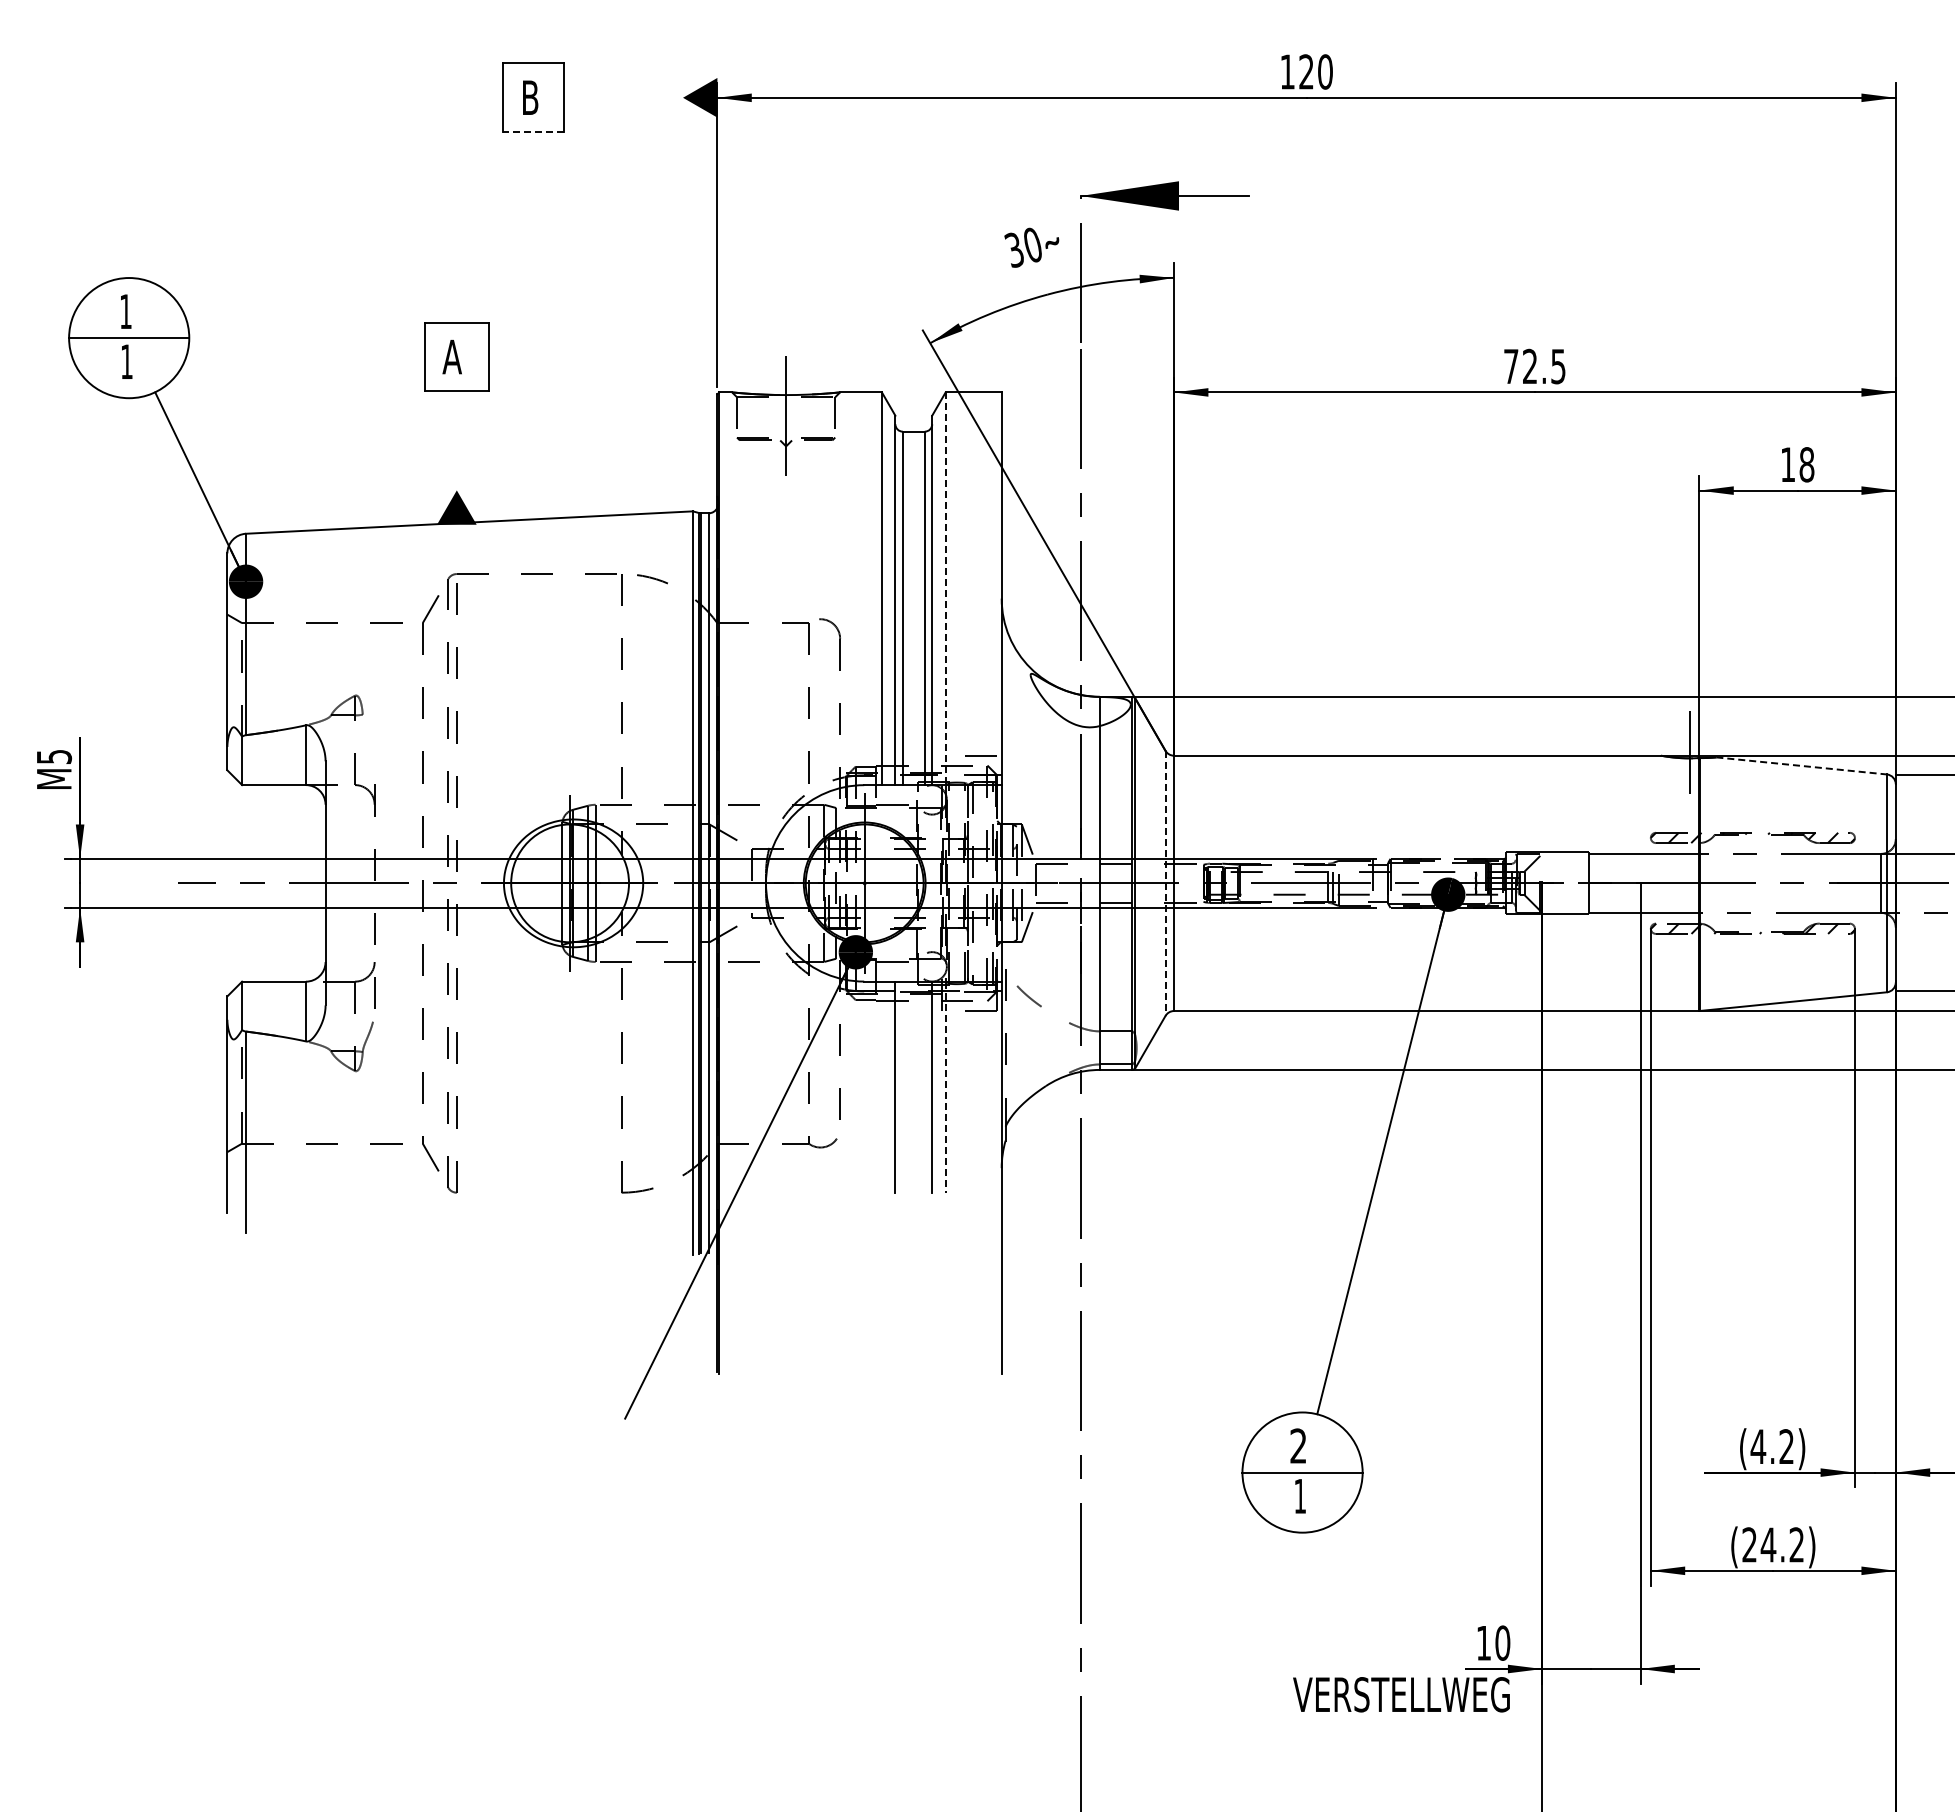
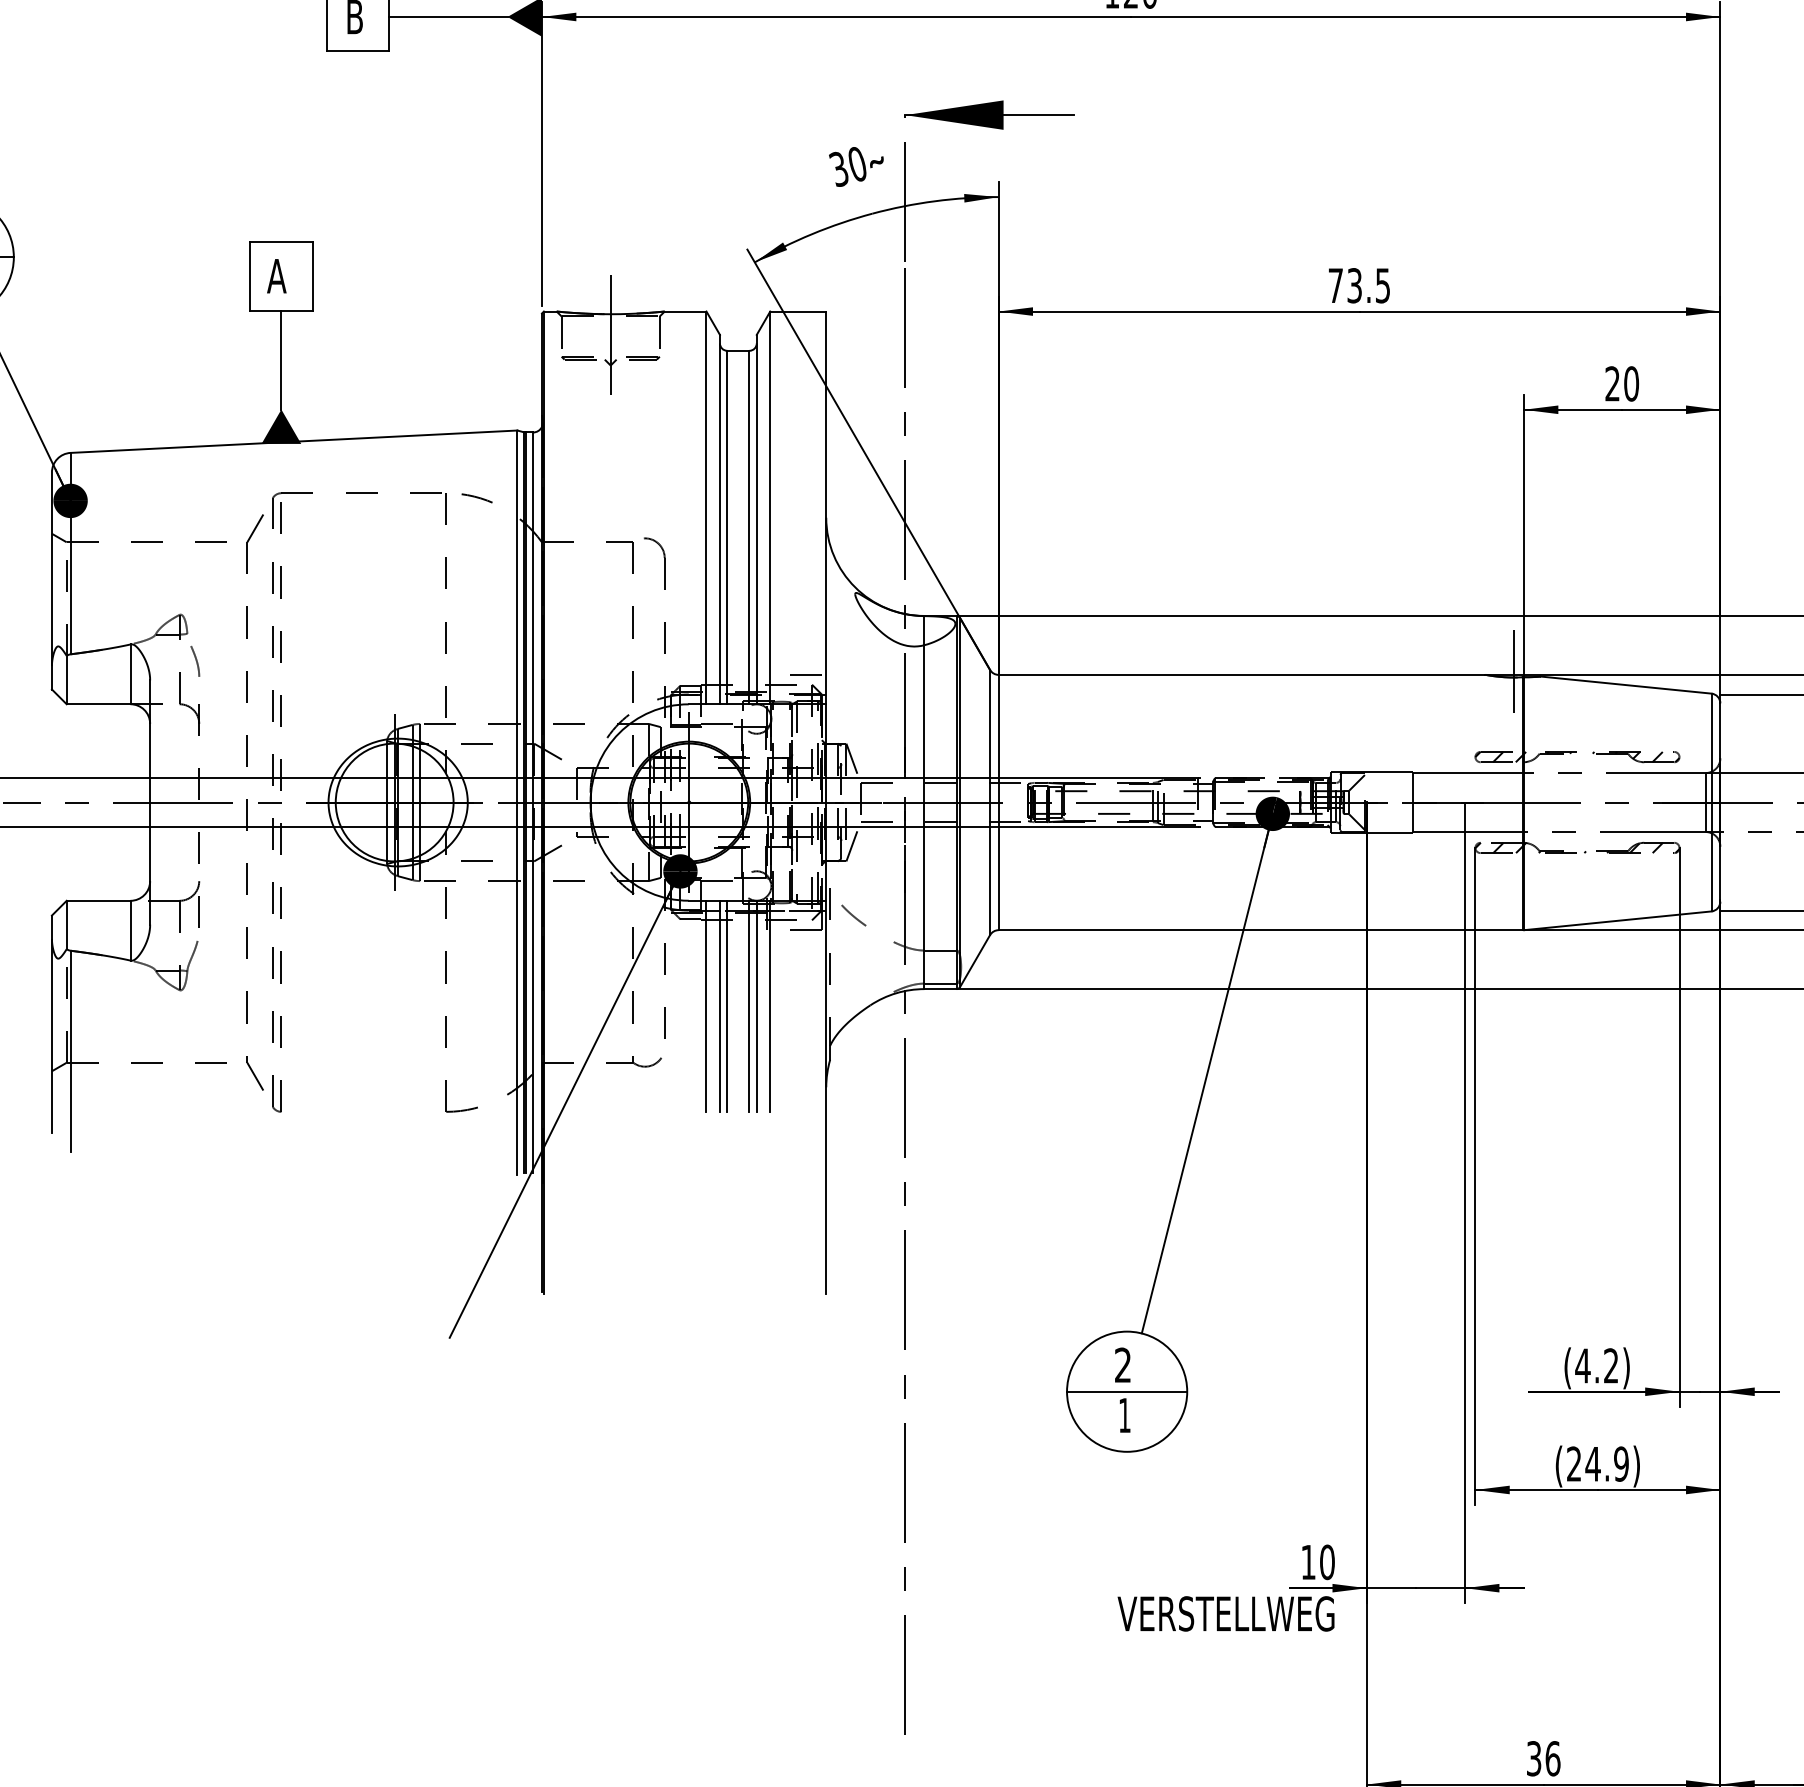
line: (623, 97) -> (448, 16), added
line: (533, 132) -> (358, 51), dashed -> solid
text: (1530, 366) -> (1355, 285), 72.5 -> 73.5
line: (456, 440) -> (281, 359), added
text: (1797, 464) -> (1622, 383), 18 -> 20
line: (945, 589) -> (770, 508), dashed -> solid
curve: (370, 740) -> (195, 659), added
line: (1801, 765) -> (1626, 684), dashed -> solid
line: (1165, 883) -> (990, 802), dashed -> solid
line: (881, 1086) -> (706, 1005), added
line: (902, 1086) -> (727, 1005), added
line: (924, 1086) -> (749, 1005), added
line: (945, 1087) -> (770, 1006), dashed -> solid
text: (1796, 1544) -> (1621, 1463), (24.2) -> (24.9)

